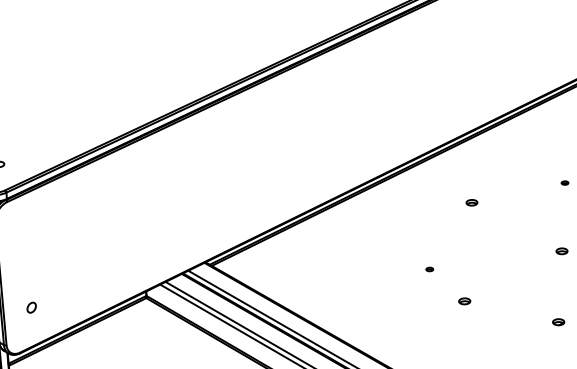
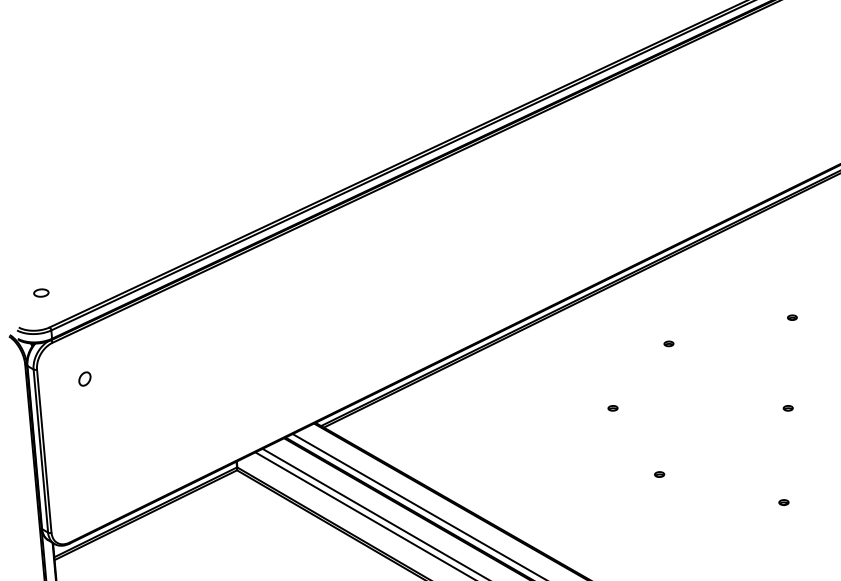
part: (471, 202) -> (668, 343), size x0.62
part: (561, 251) -> (787, 408), size x0.62
part: (429, 269) -> (612, 408), moved
part: (464, 301) -> (659, 474), size x0.62
part: (31, 307) -> (84, 378), moved
part: (558, 322) -> (783, 502), size x0.62

